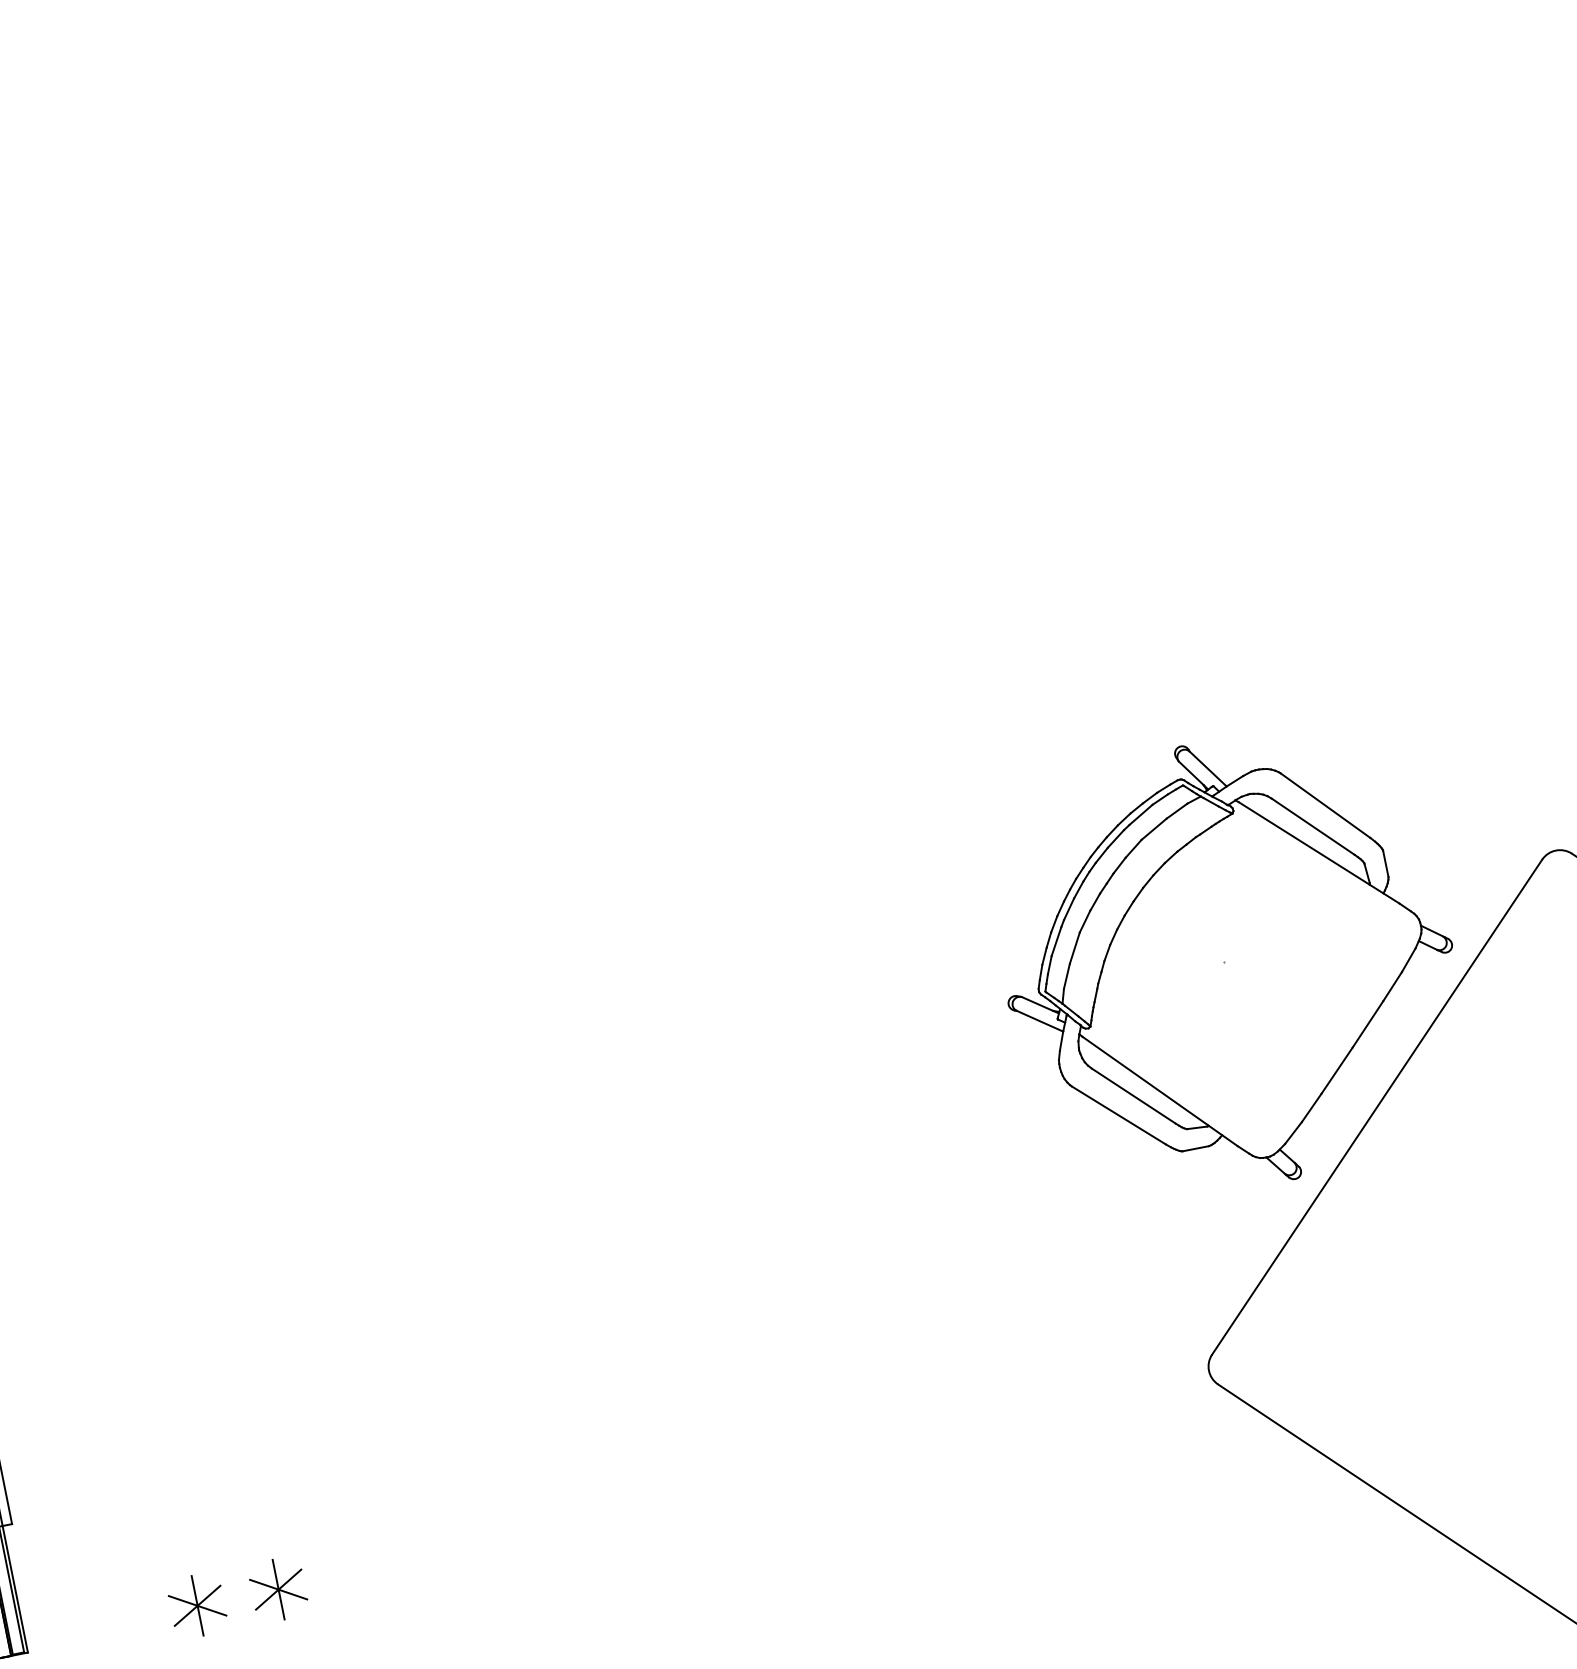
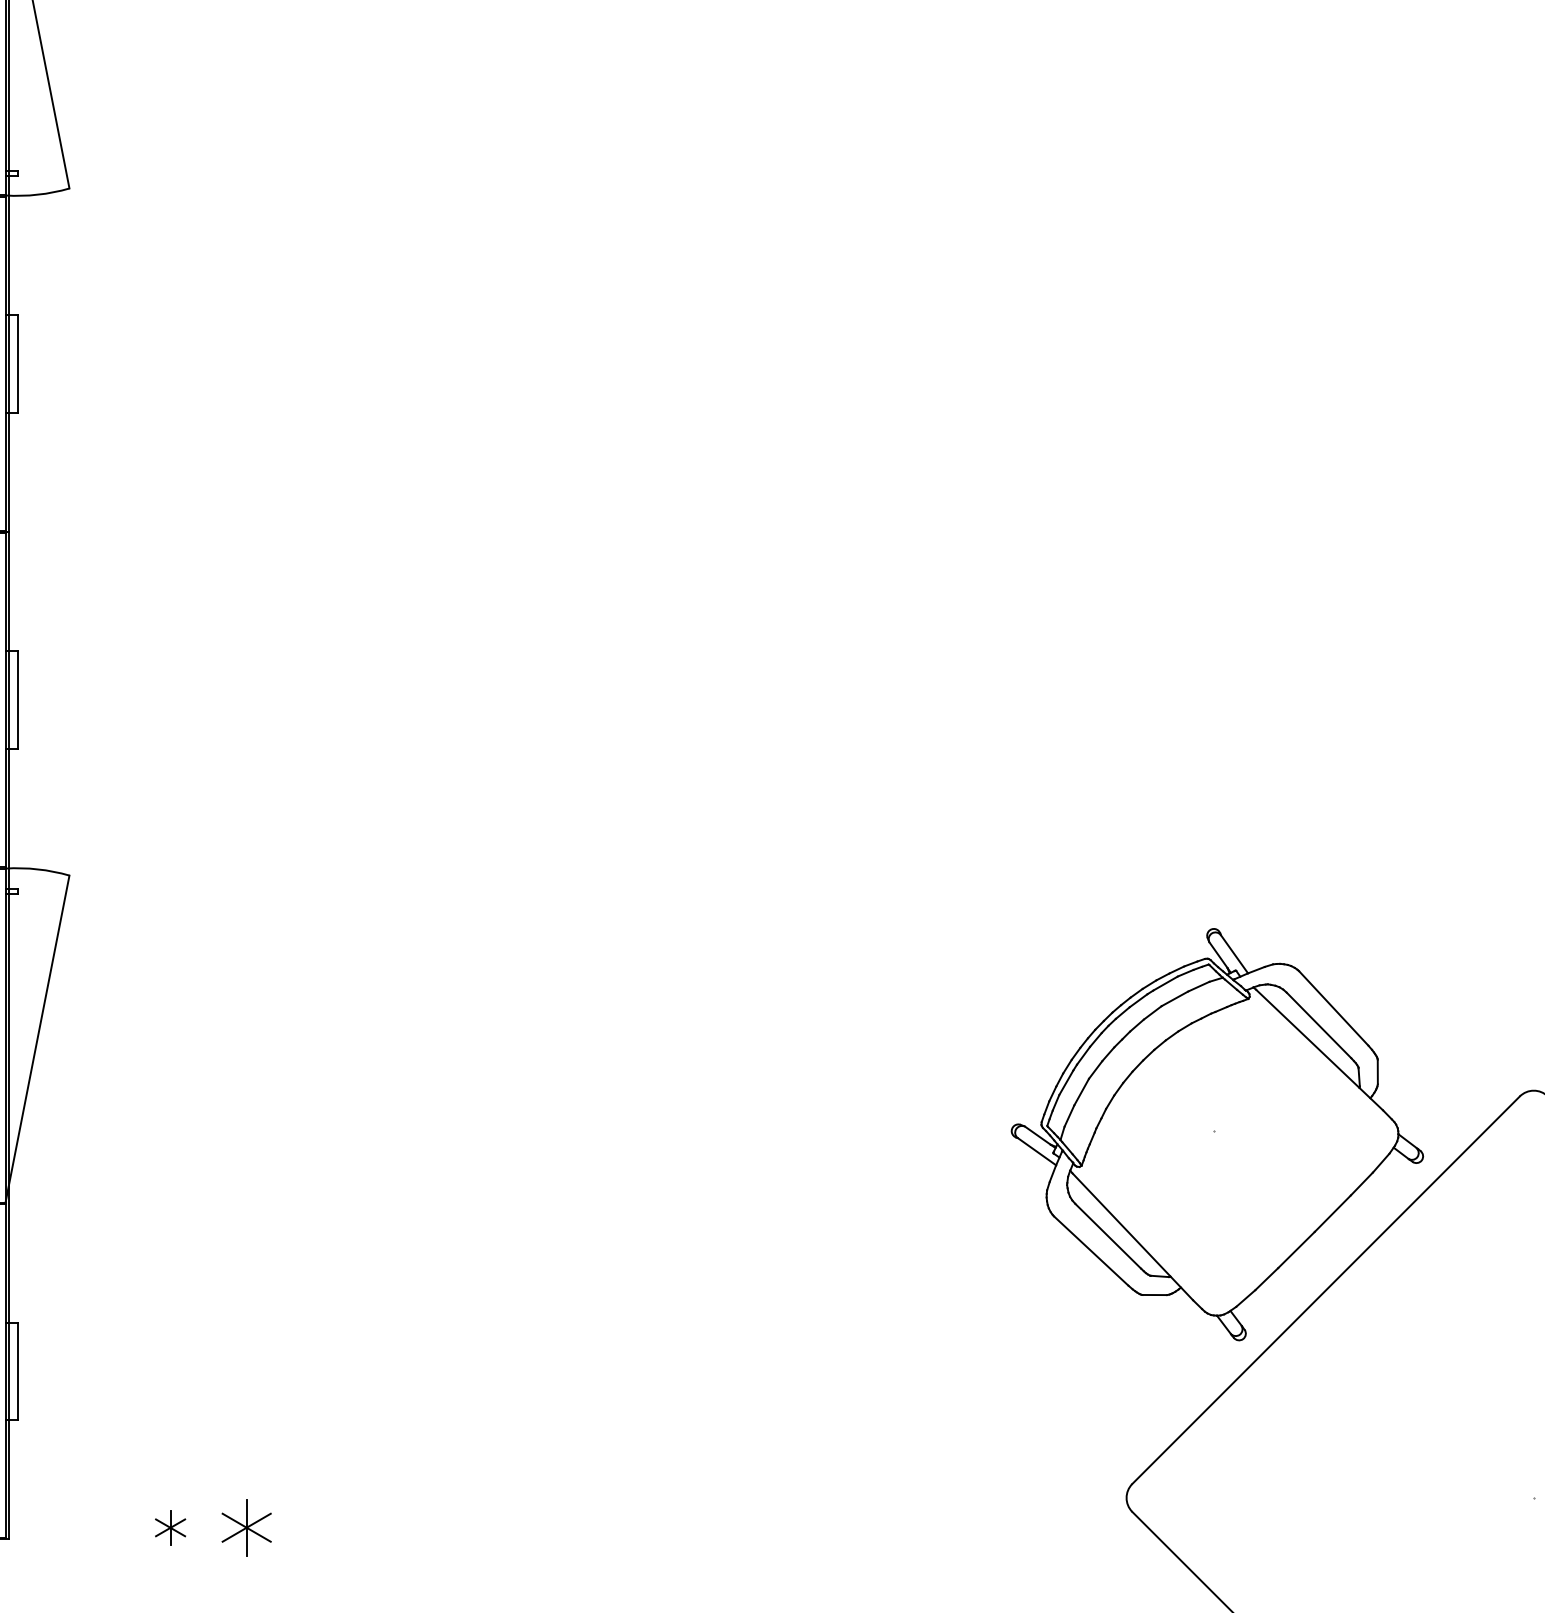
part: (197, 1605) -> (170, 1527), size x0.6

